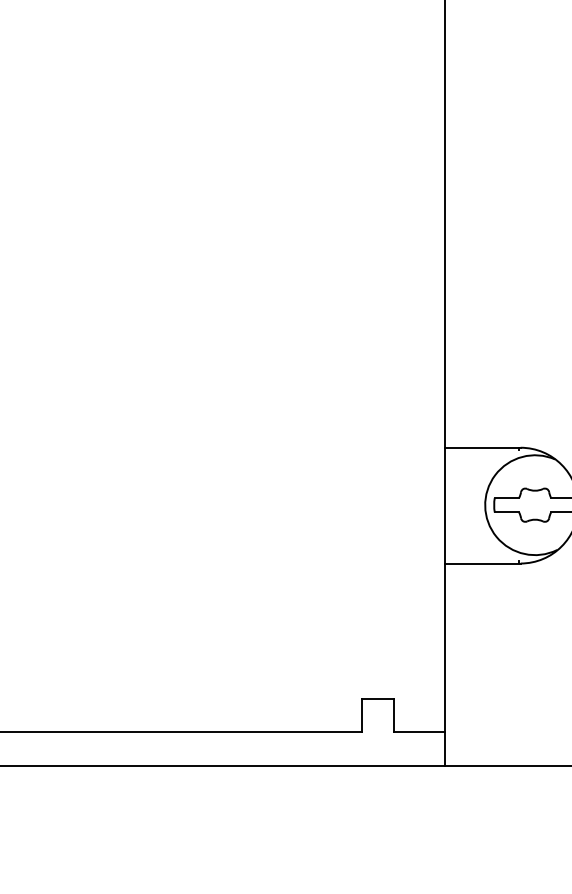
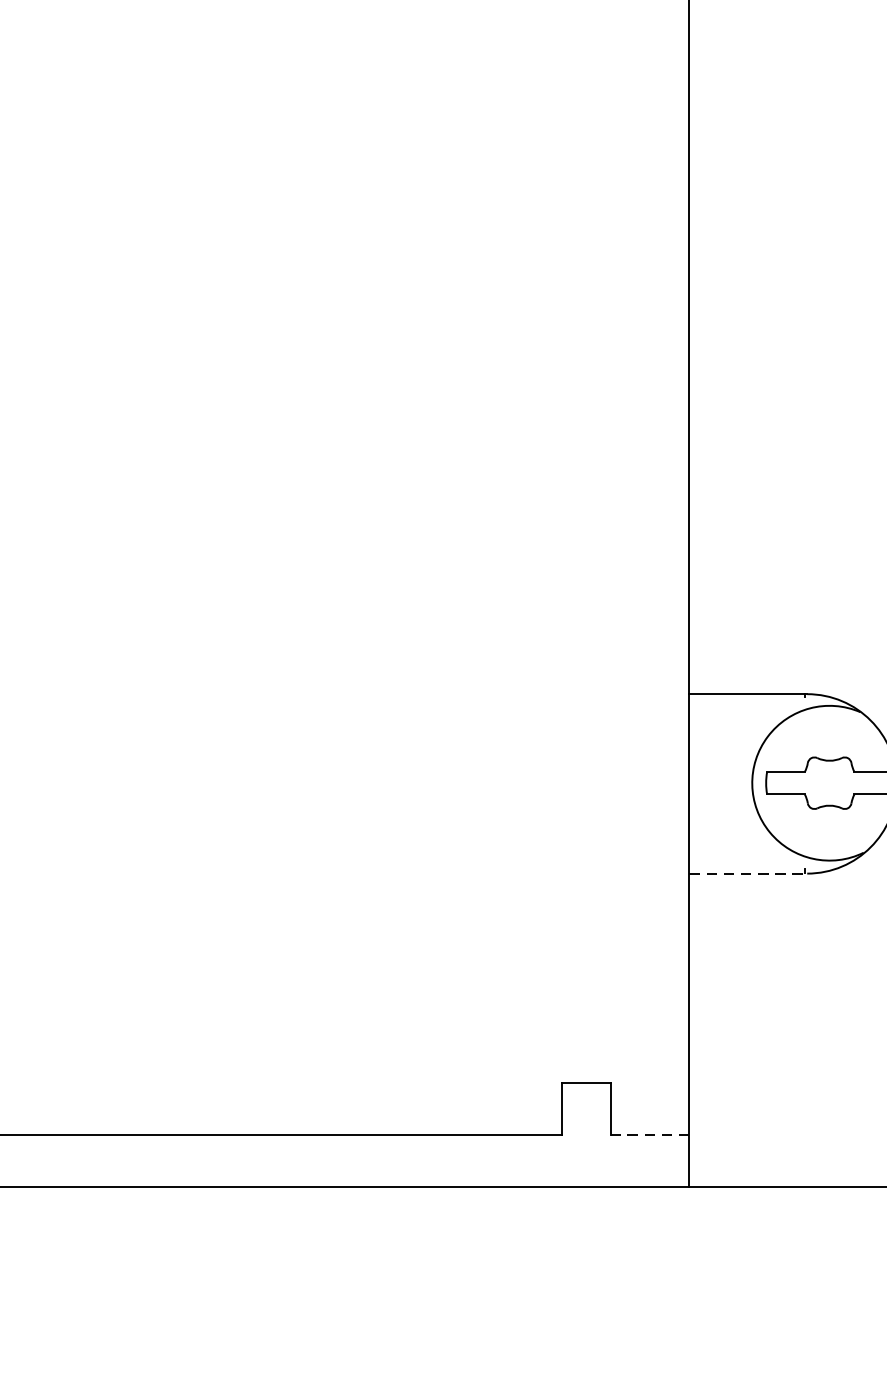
line: (482, 563) -> (748, 873), solid -> dashed
line: (418, 731) -> (648, 1133), solid -> dashed

